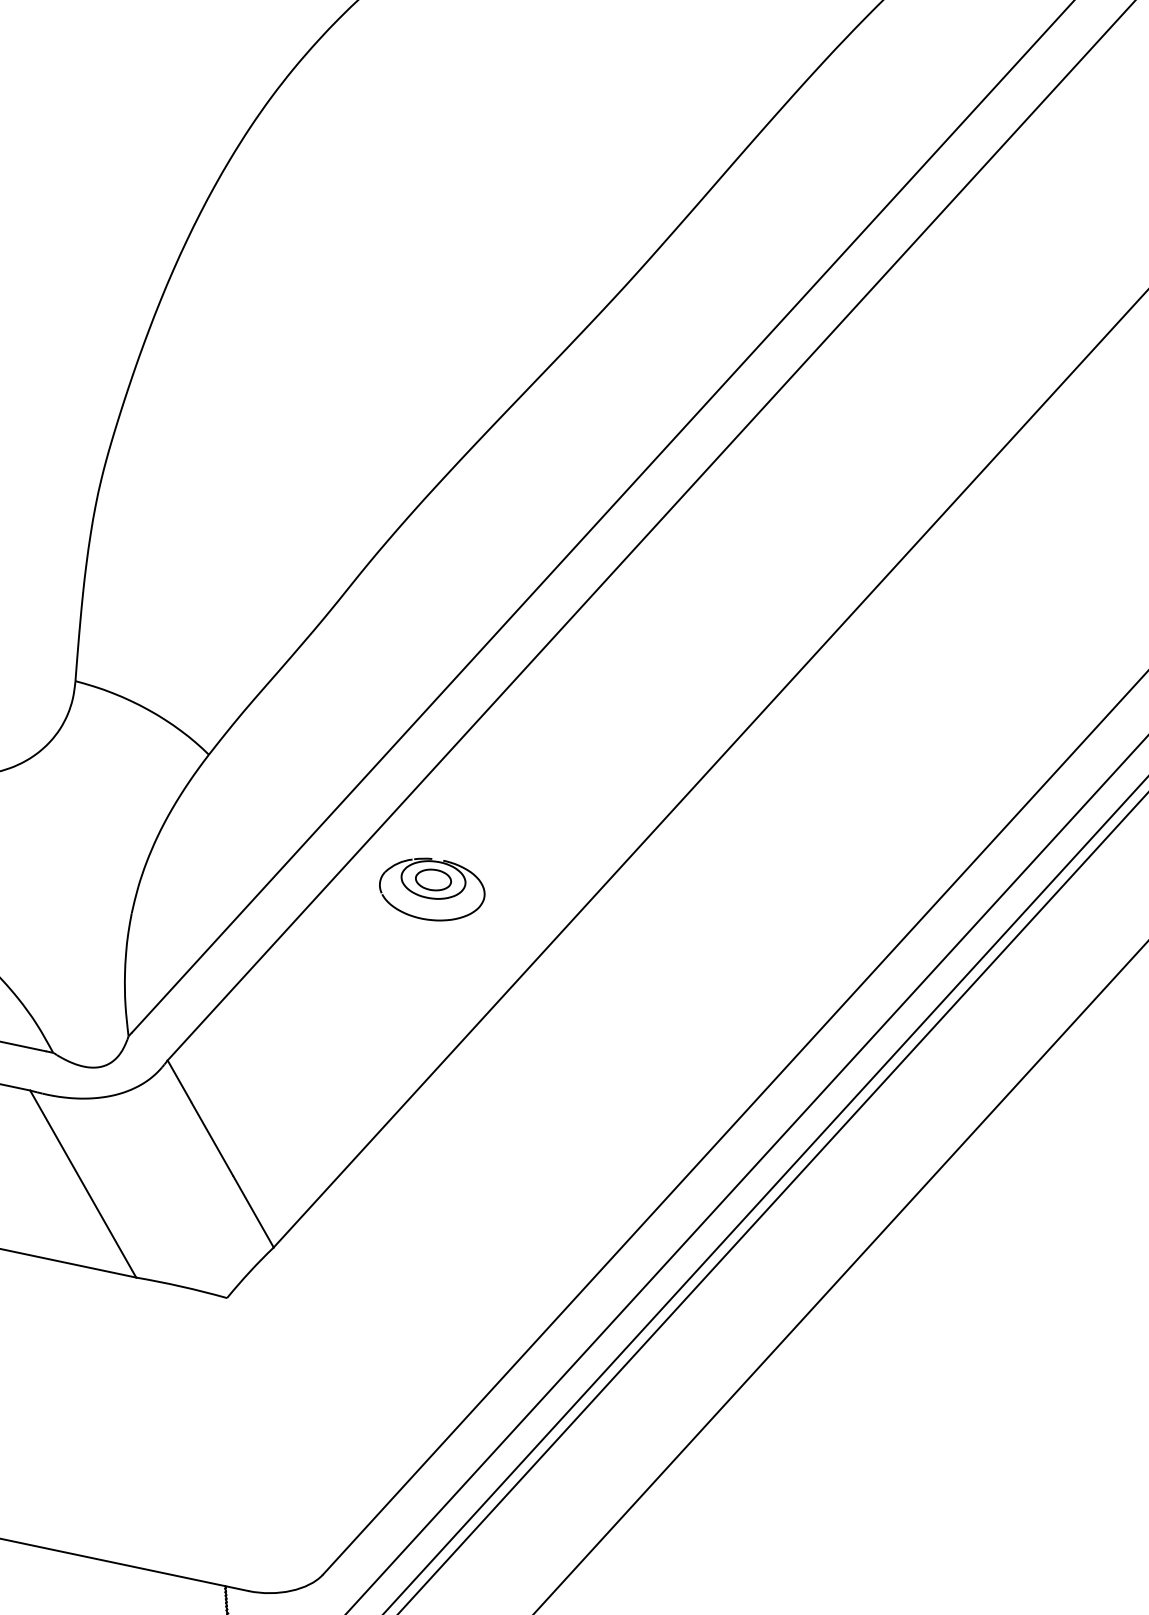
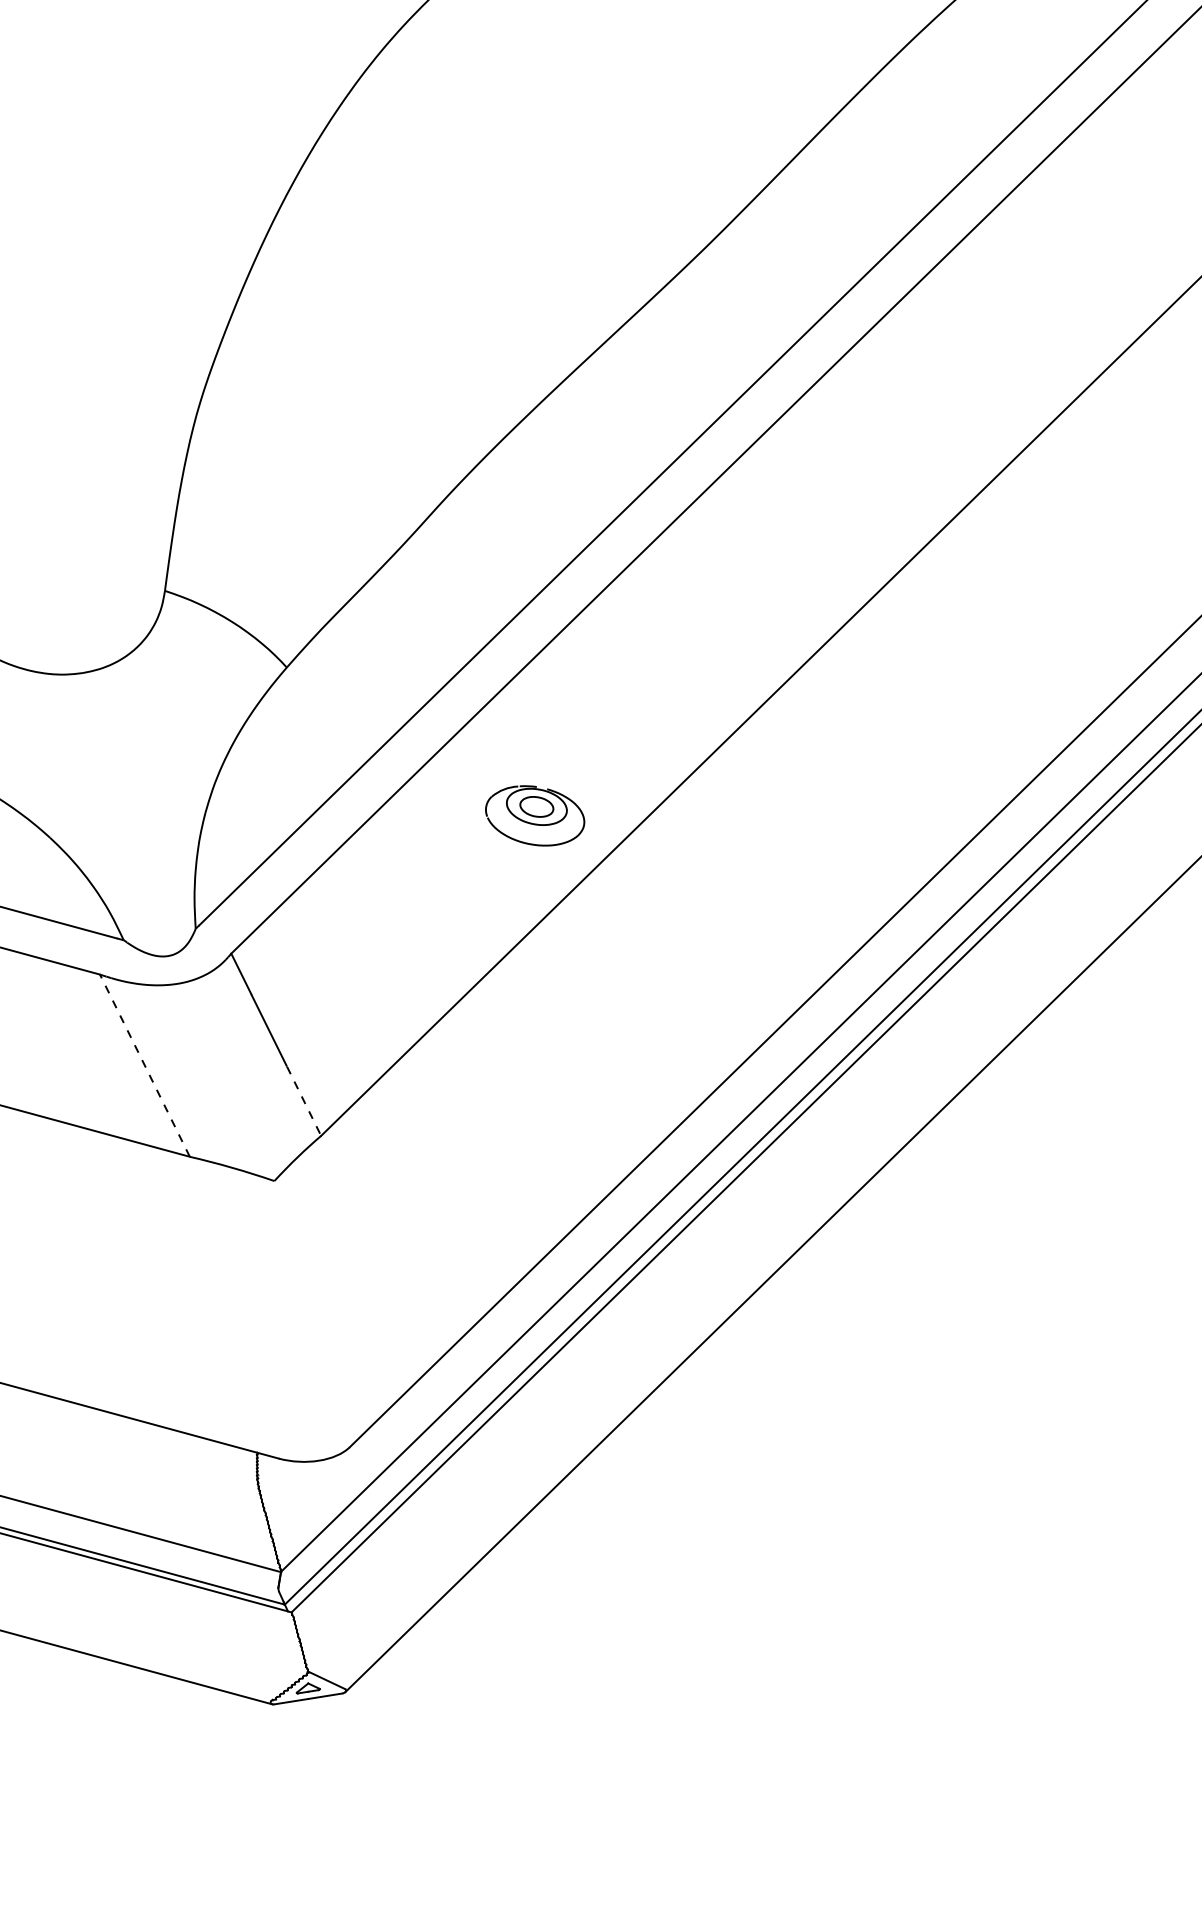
part: (432, 889) -> (535, 815), moved
line: (82, 1183) -> (144, 1065), solid -> dashed
line: (254, 1212) -> (304, 1101), solid -> dashed

